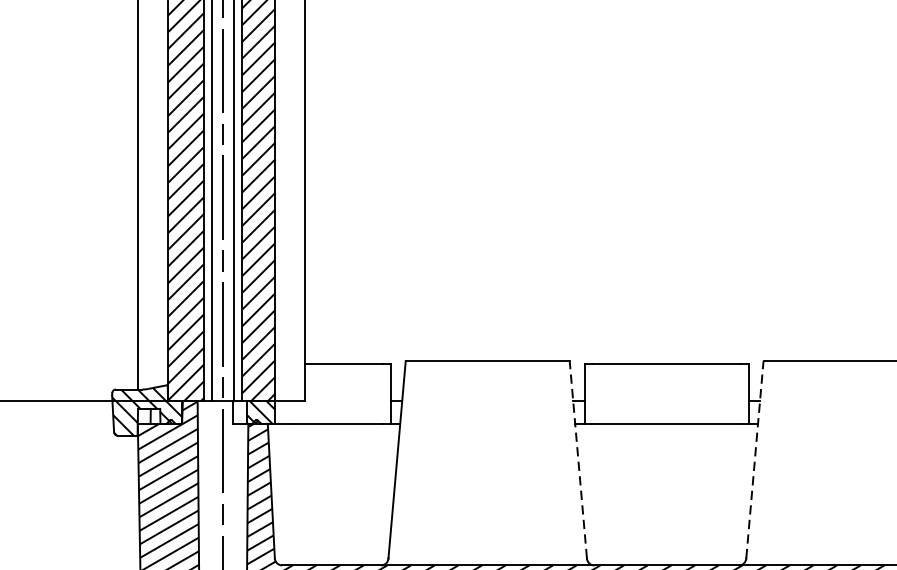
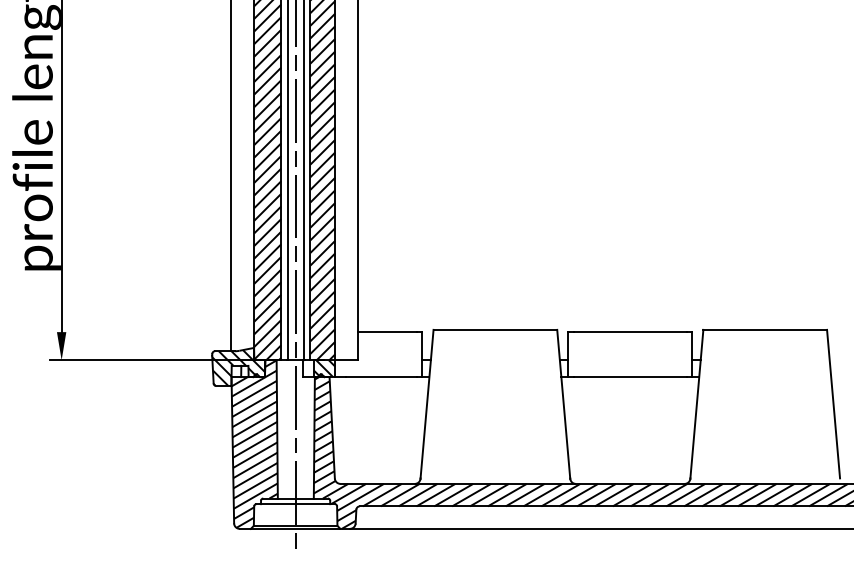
line: (578, 460) -> (563, 404), dashed -> solid
line: (754, 460) -> (696, 404), dashed -> solid

